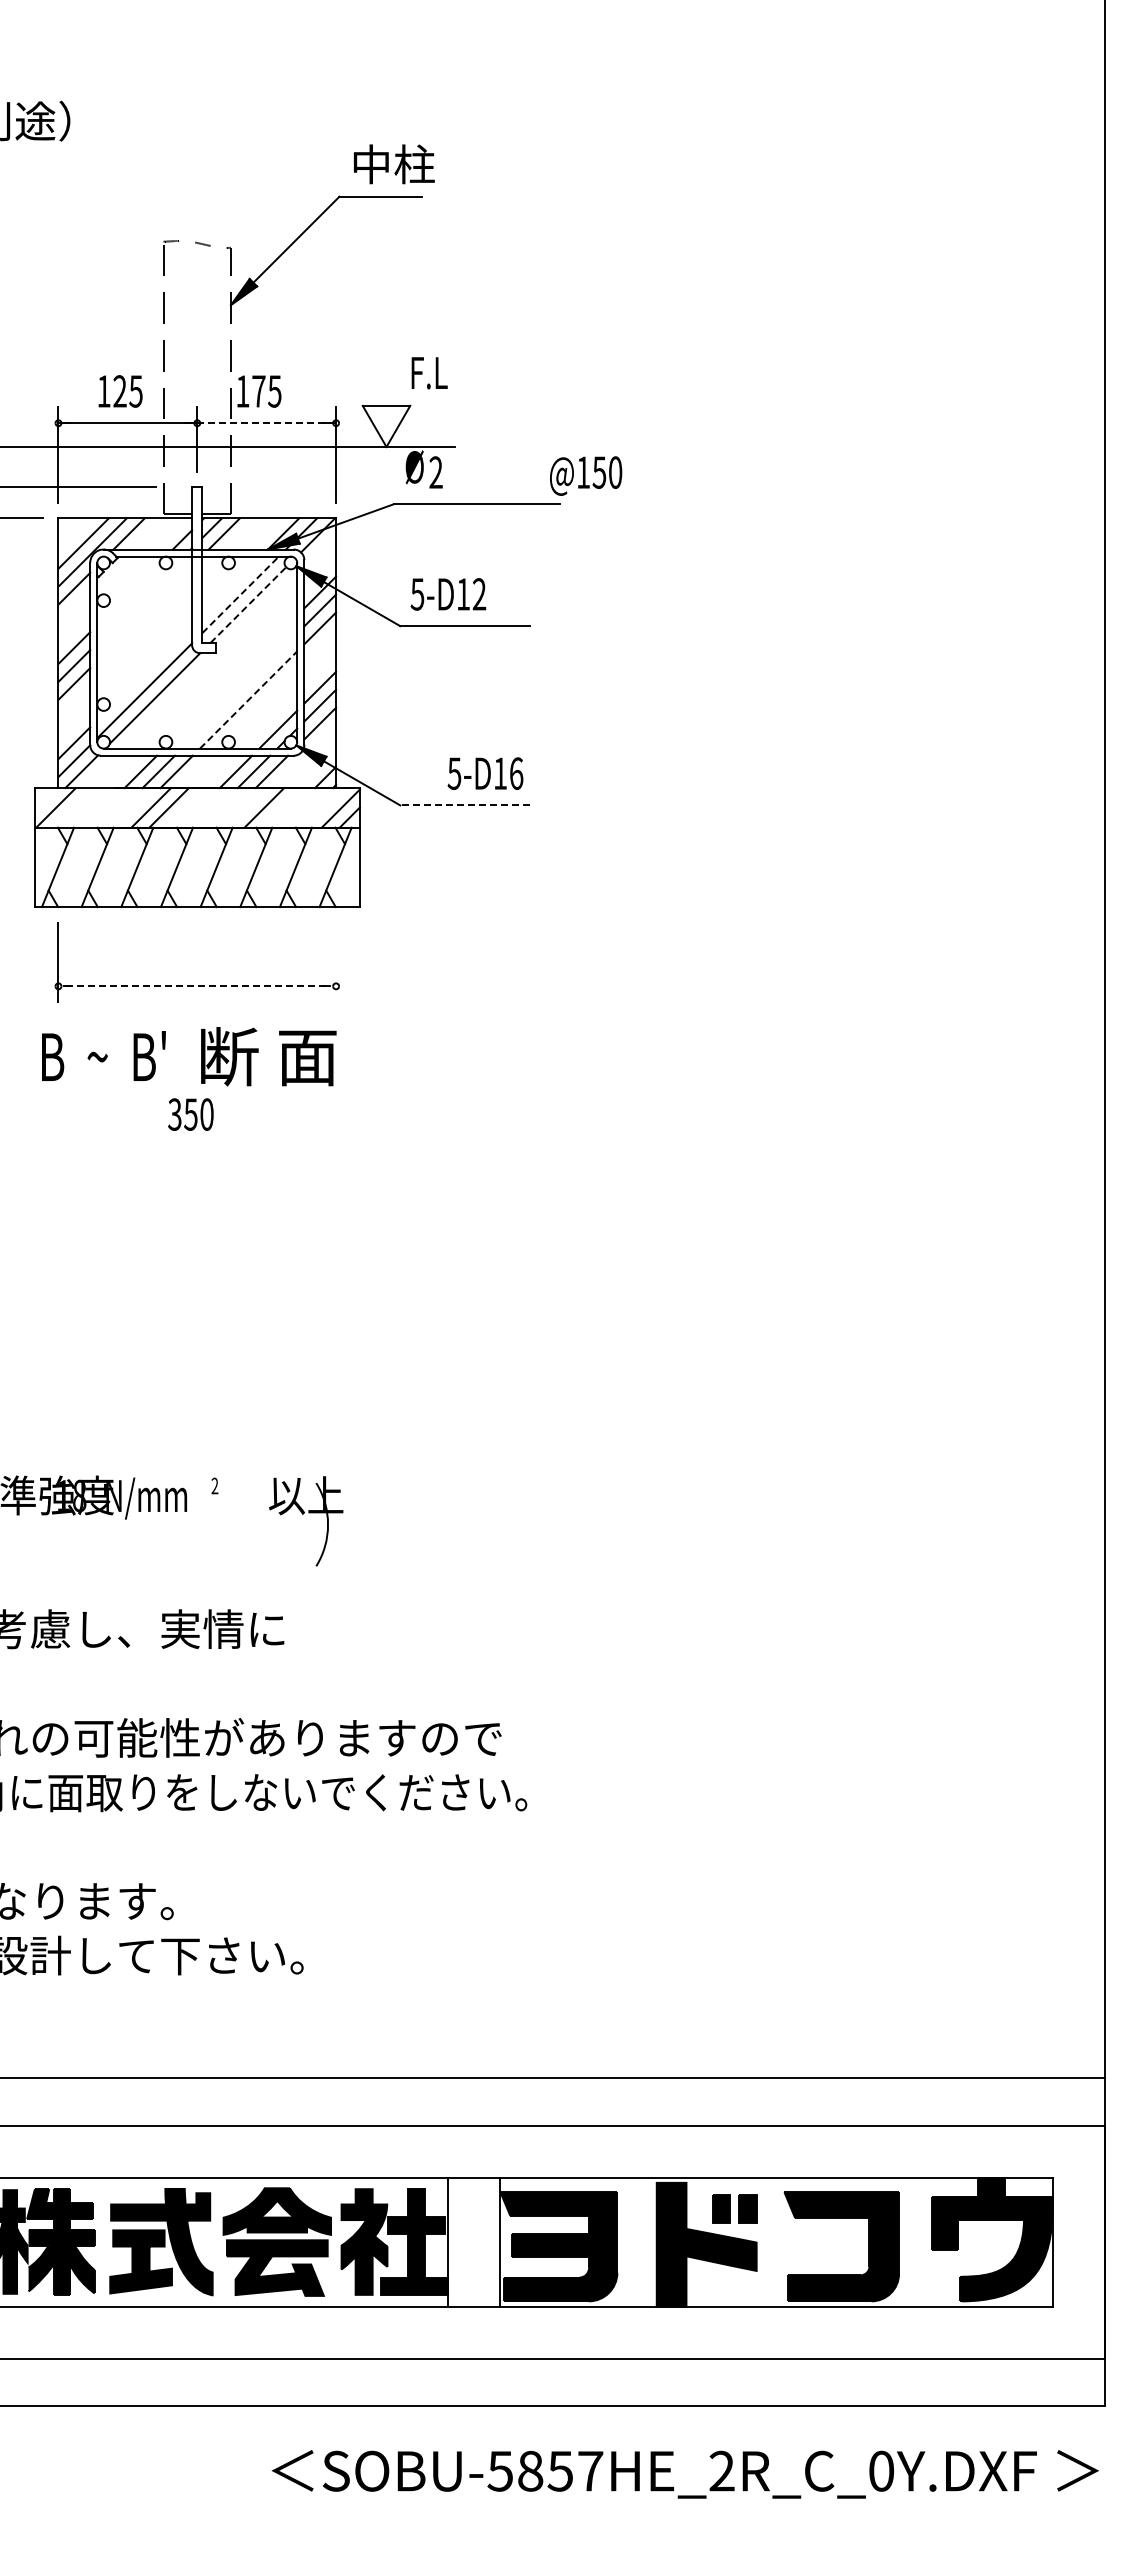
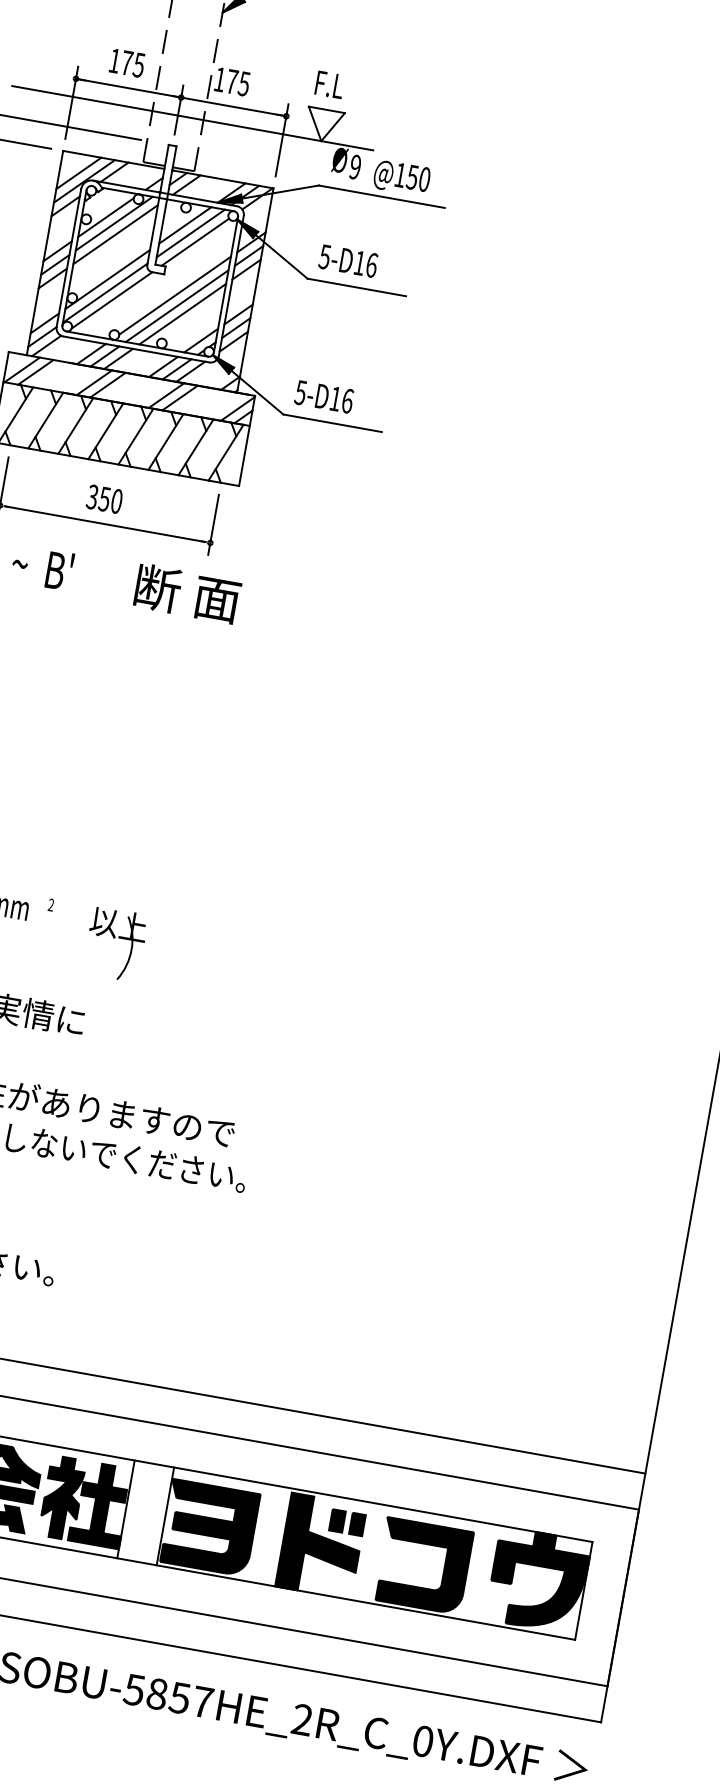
text: (429, 373) -> (329, 85), moved
text: (119, 391) -> (126, 63), 125 -> 175
line: (267, 423) -> (234, 107), dashed -> solid
text: (435, 472) -> (354, 167), 2 -> 9
text: (586, 475) -> (402, 177), moved
line: (231, 585) -> (185, 225), added
line: (128, 593) -> (106, 217), added
line: (241, 594) -> (191, 233), dashed -> solid
text: (479, 594) -> (371, 265), 5-D12 -> 5-D16
line: (140, 599) -> (114, 223), added
line: (248, 604) -> (195, 241), dashed -> solid
line: (144, 613) -> (115, 234), added
line: (144, 672) -> (107, 279), added
line: (234, 677) -> (175, 295), added
line: (239, 690) -> (177, 305), added
line: (248, 700) -> (182, 314), dashed -> solid
text: (485, 773) -> (324, 396), moved
line: (465, 805) -> (332, 423), dashed -> solid
line: (73, 807) -> (35, 371), added
line: (246, 807) -> (166, 395), added
line: (336, 962) -> (213, 524), added
line: (197, 986) -> (105, 524), dashed -> solid
text: (268, 1056) -> (187, 593), moved
text: (190, 1114) -> (104, 499), moved

